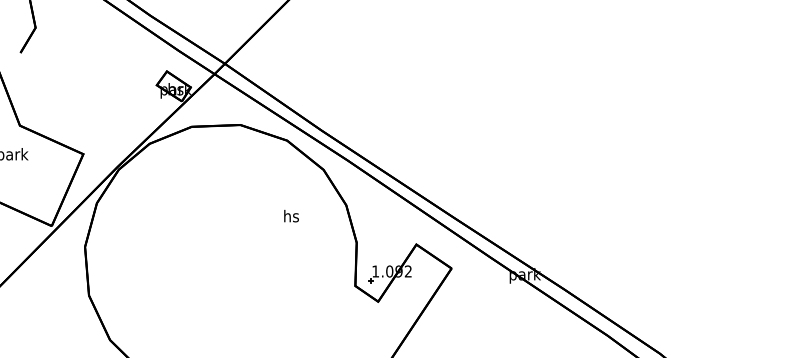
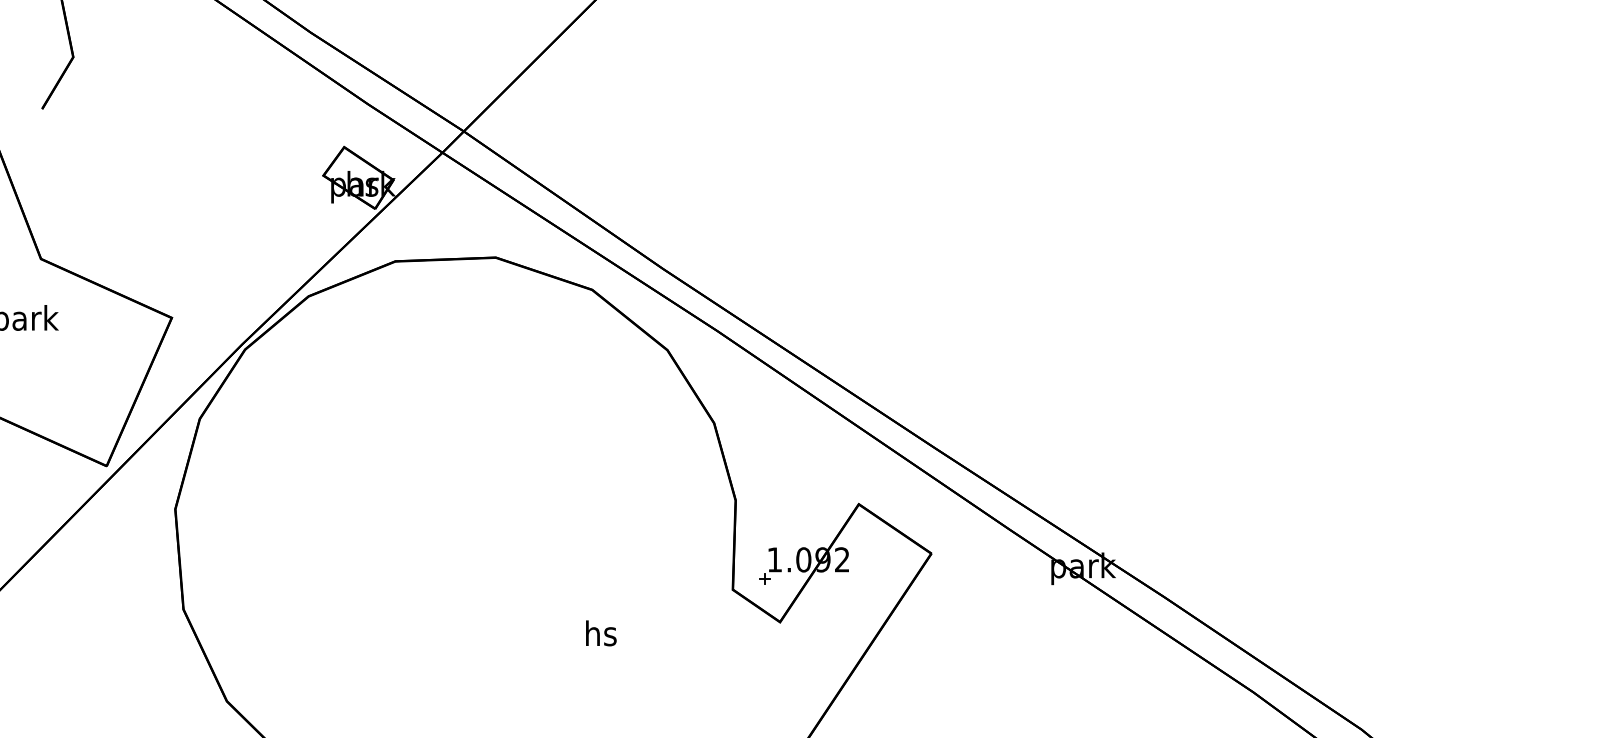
text: (291, 216) -> (601, 634), moved

